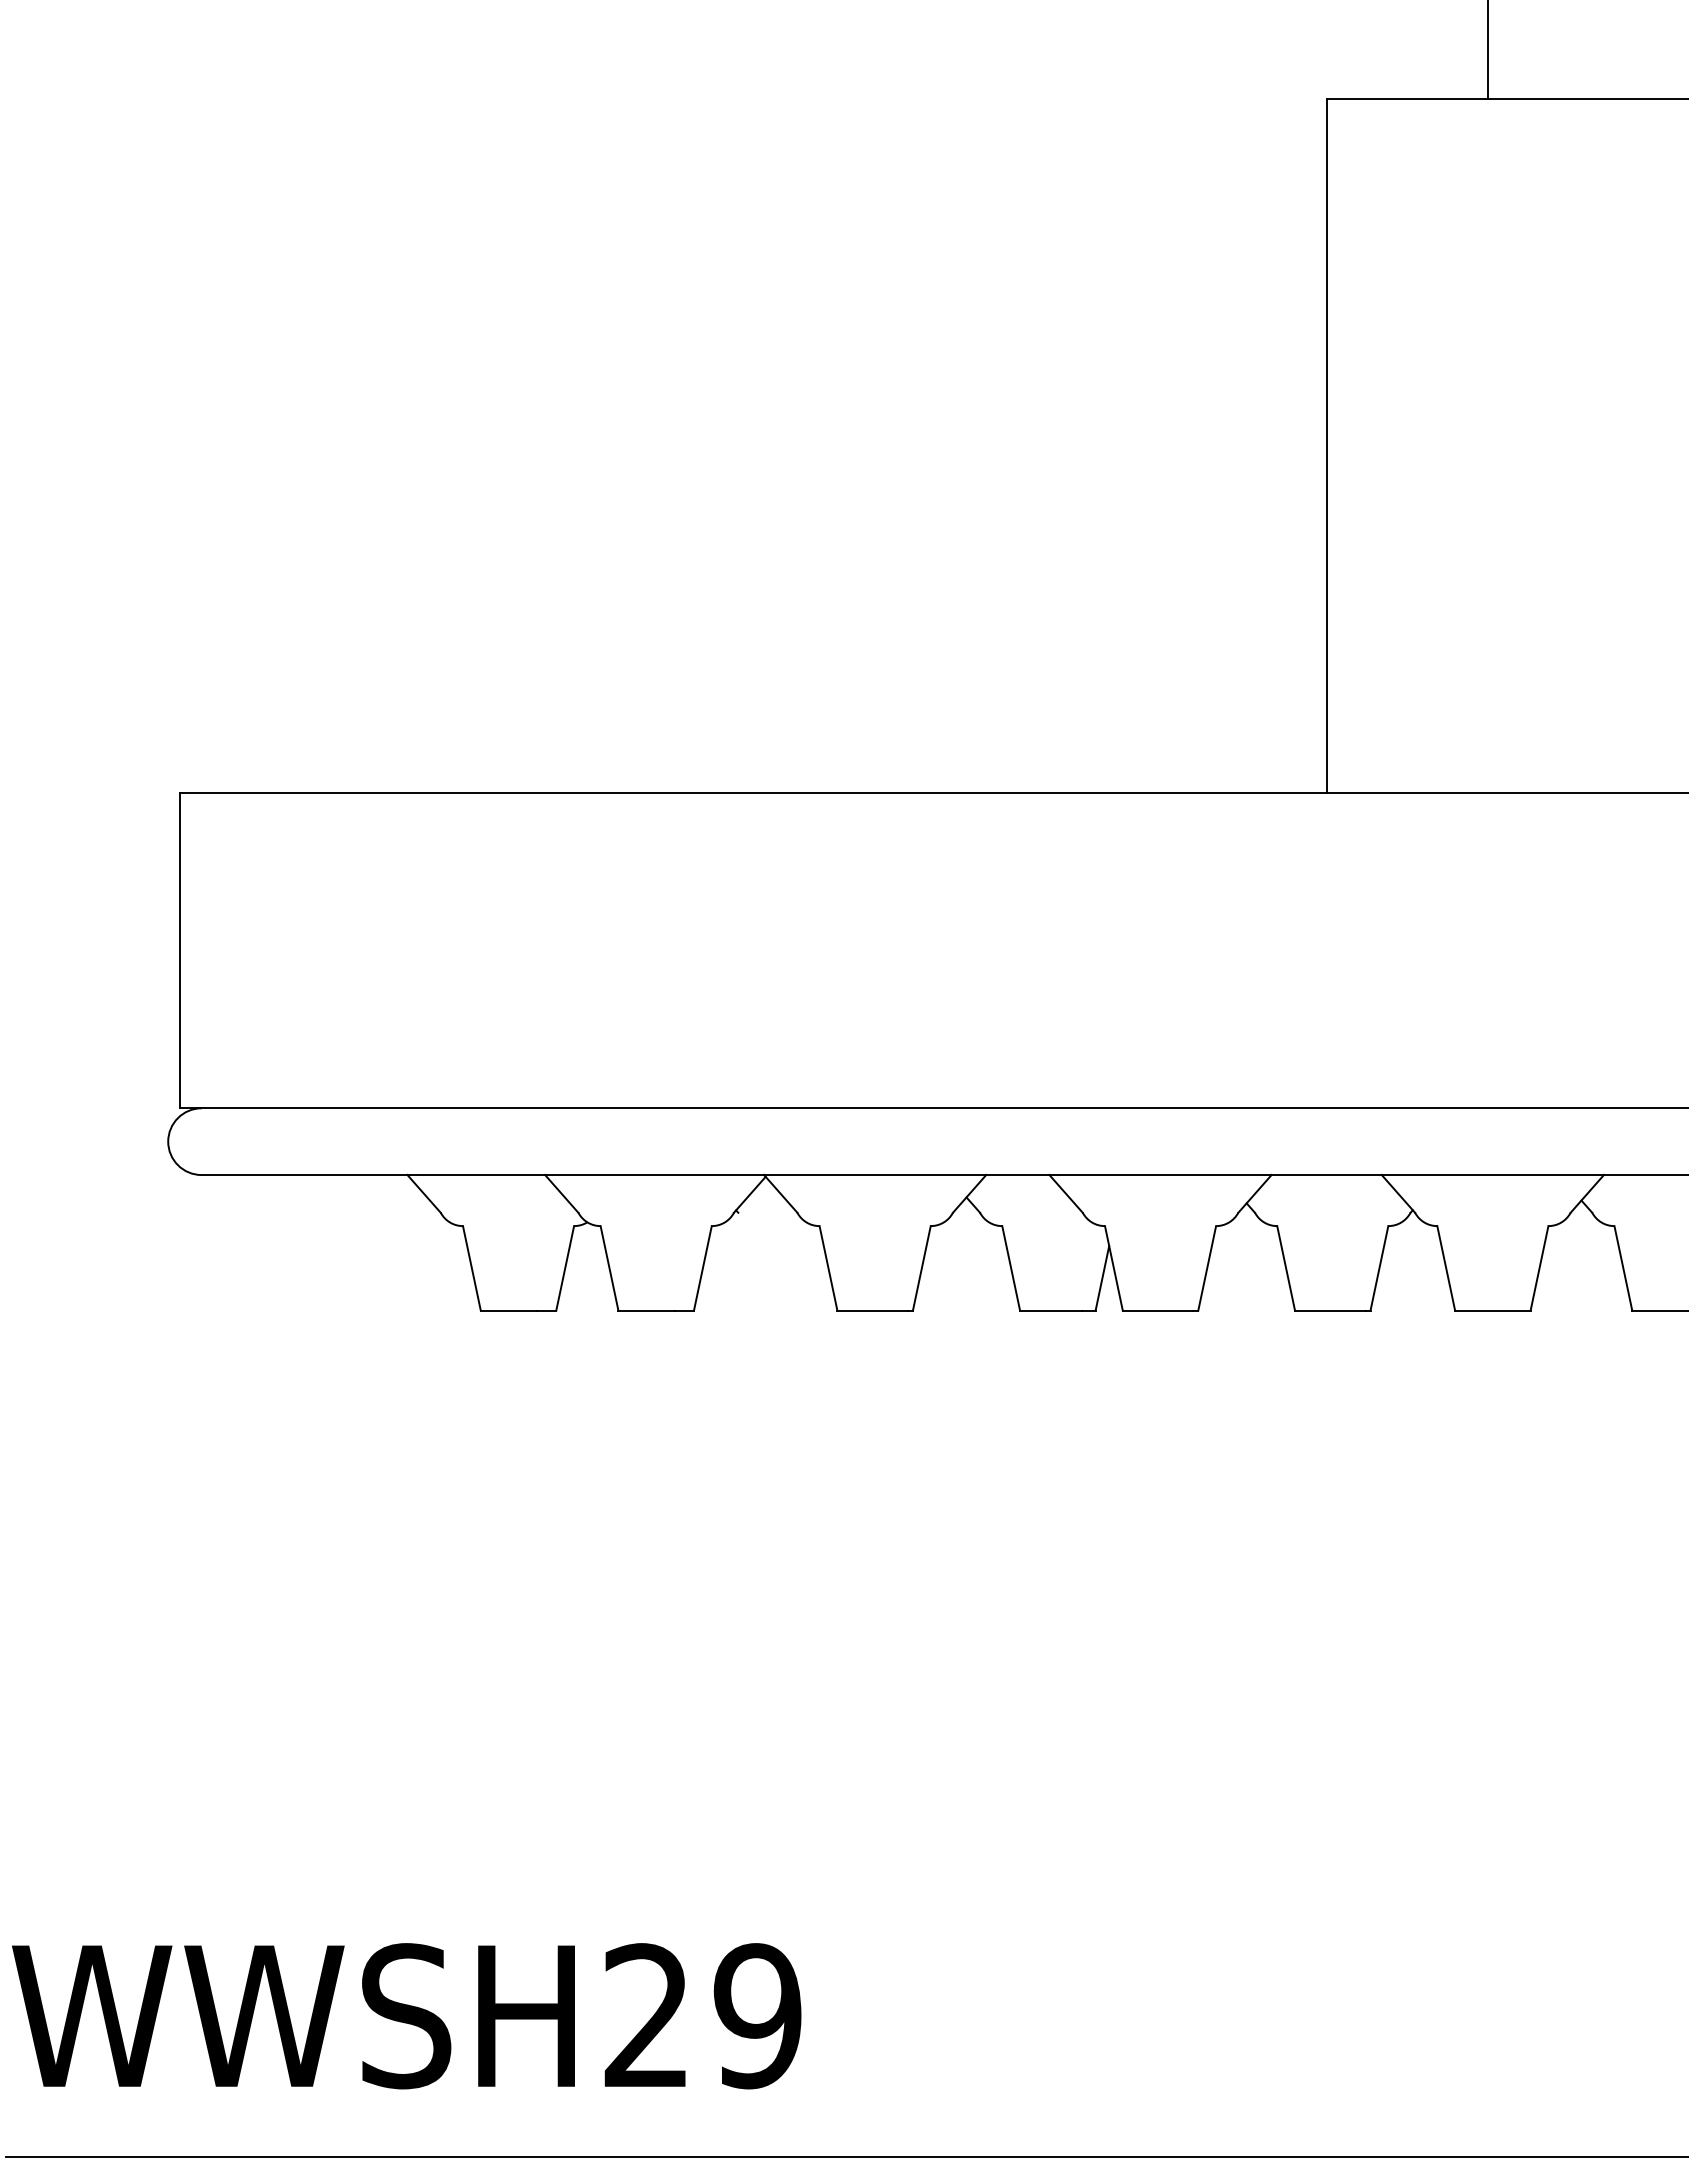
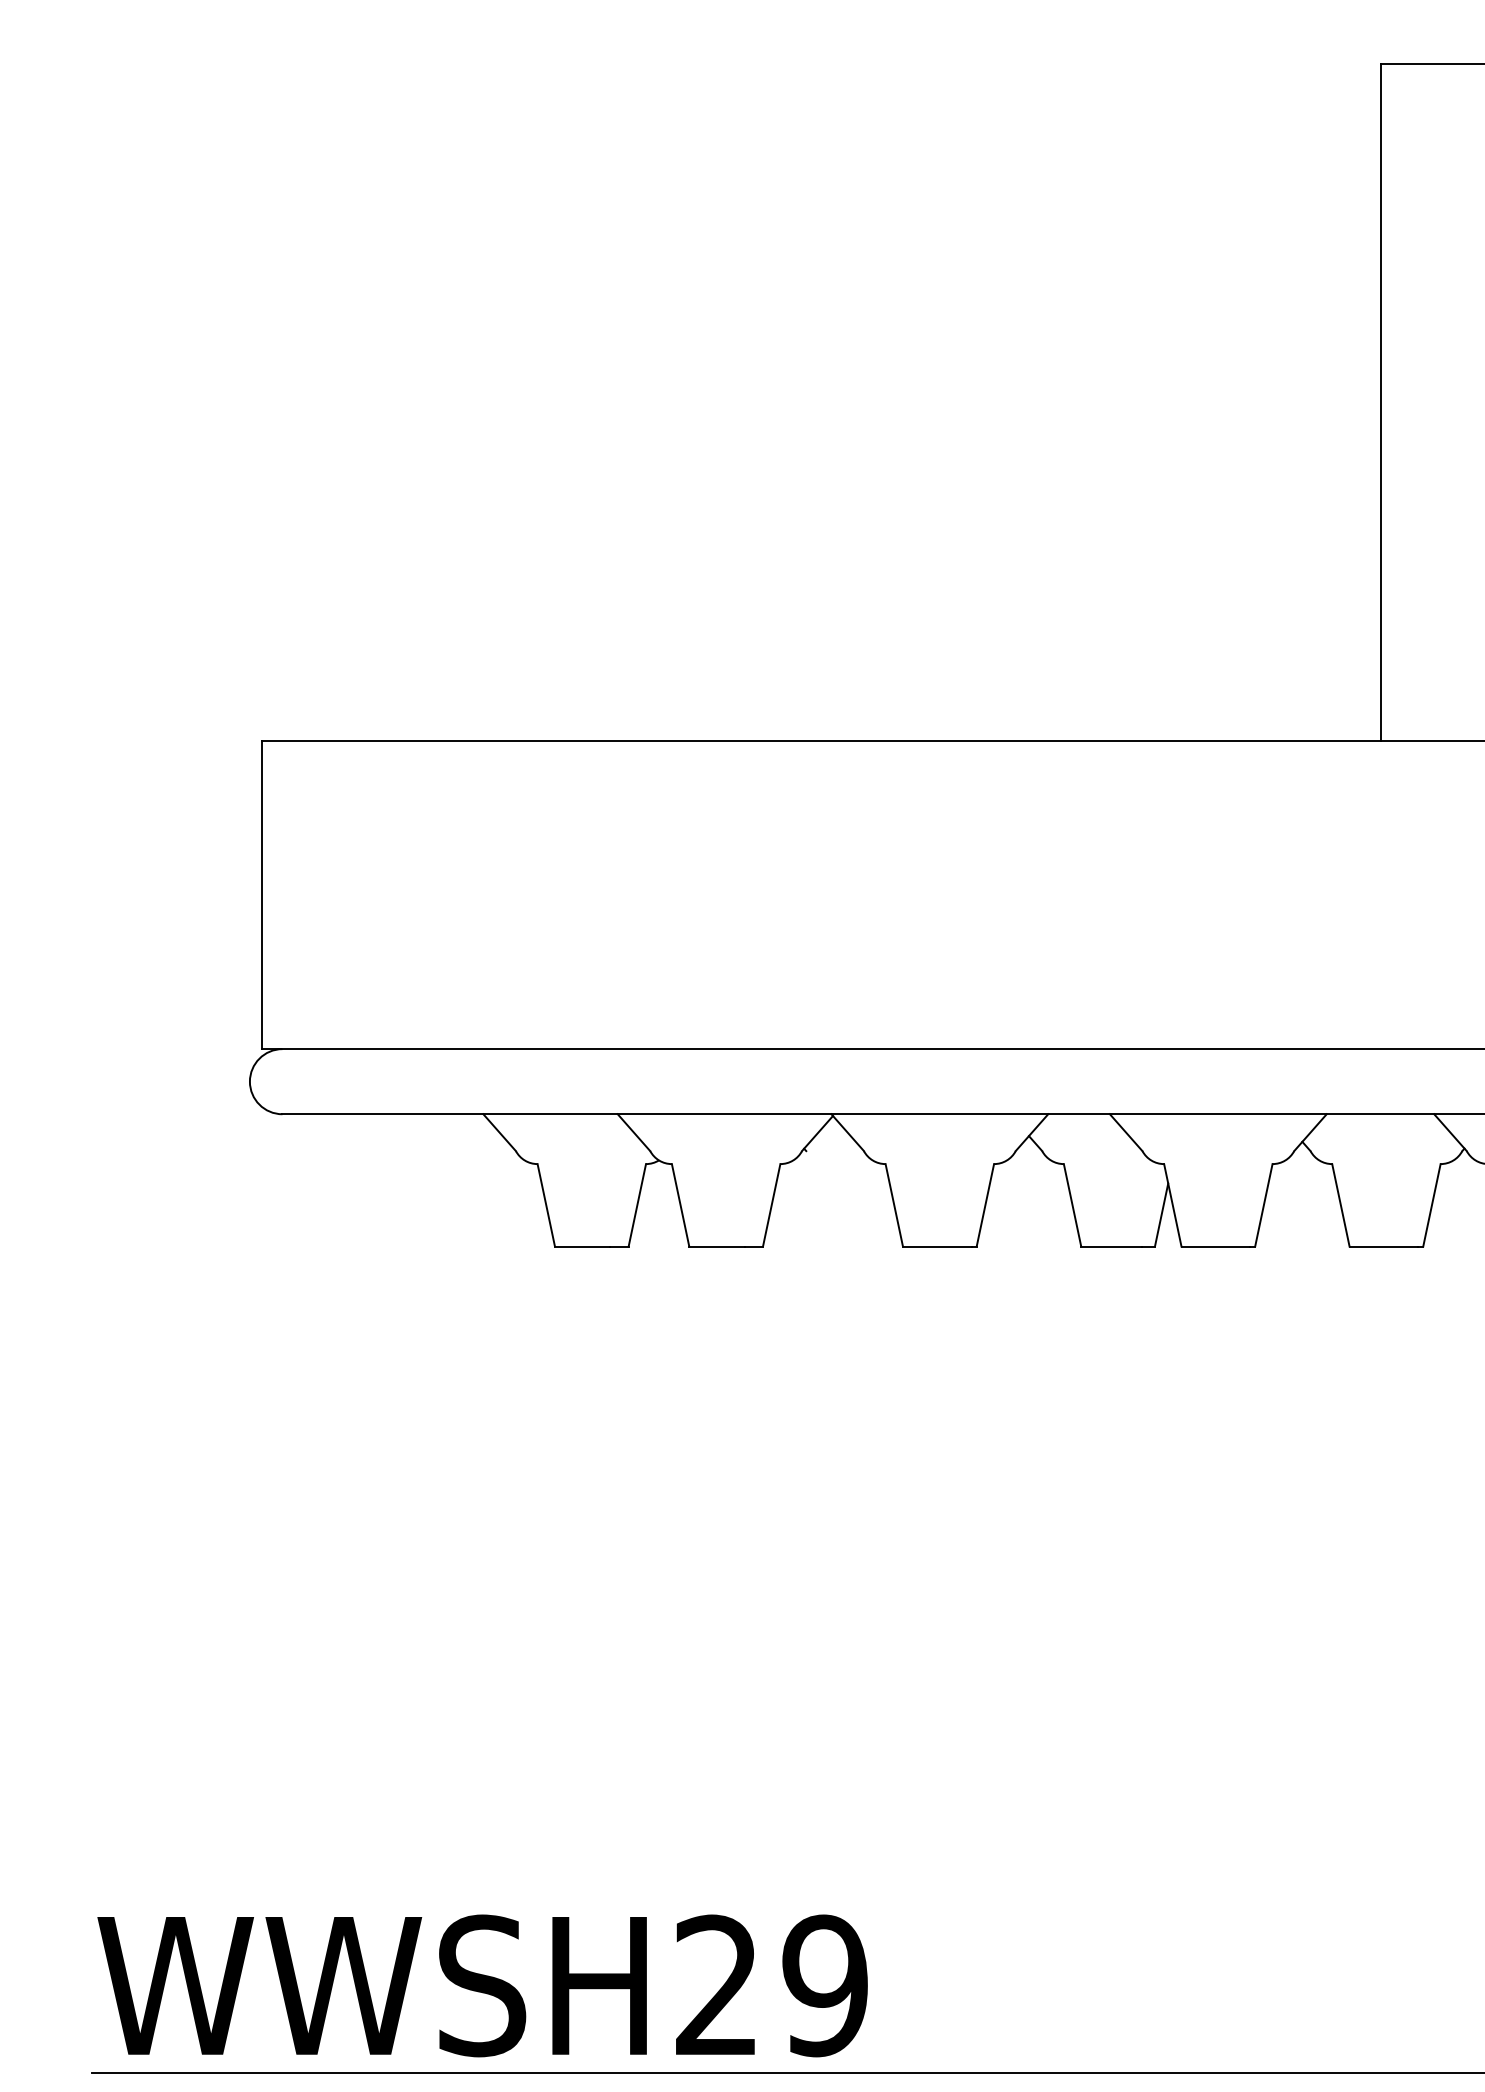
text: (406, 2016) -> (482, 1986), moved

